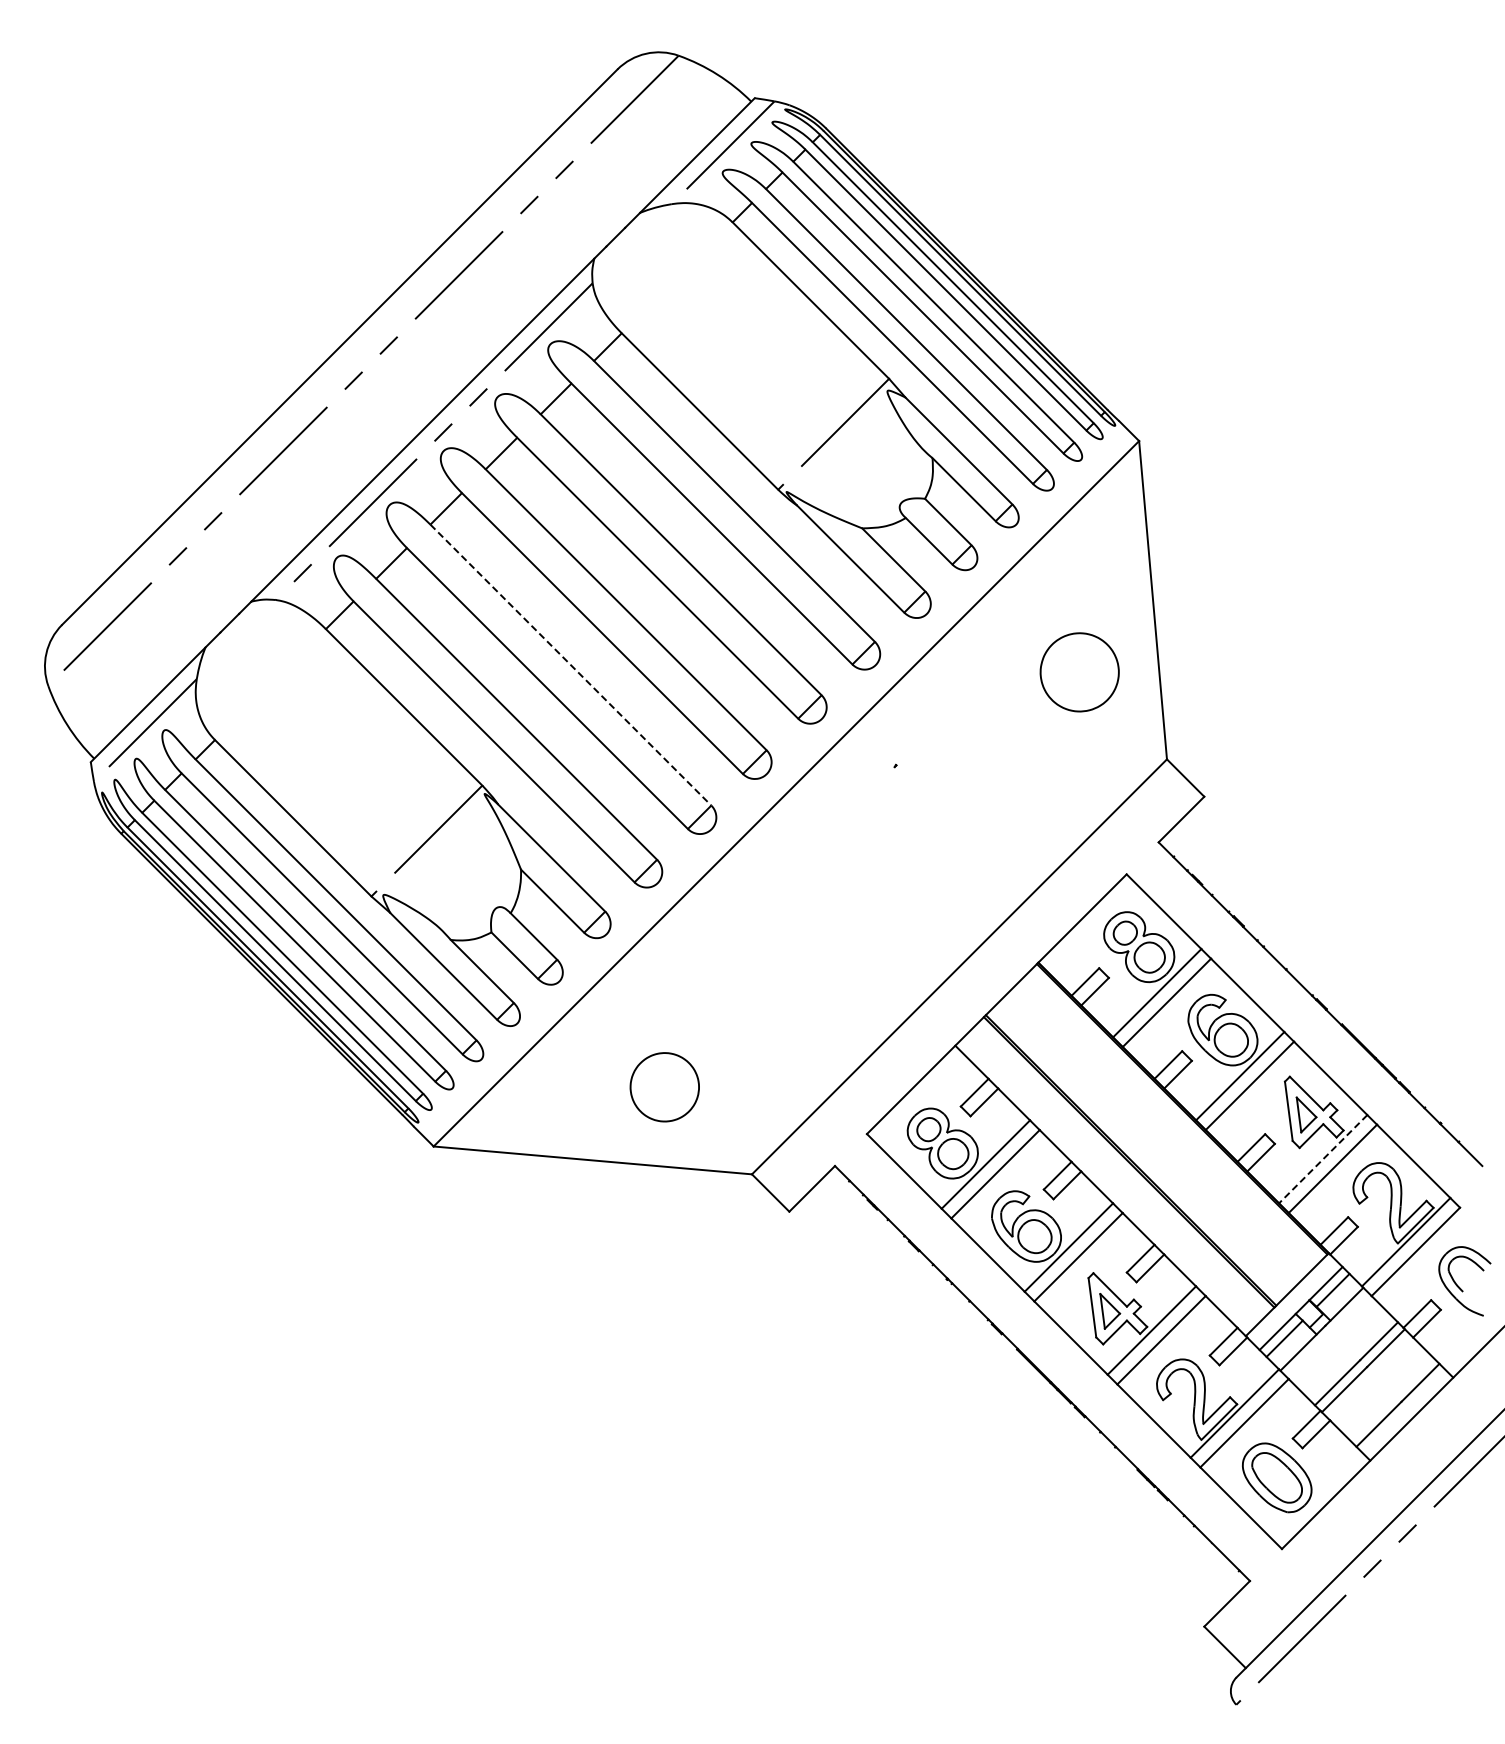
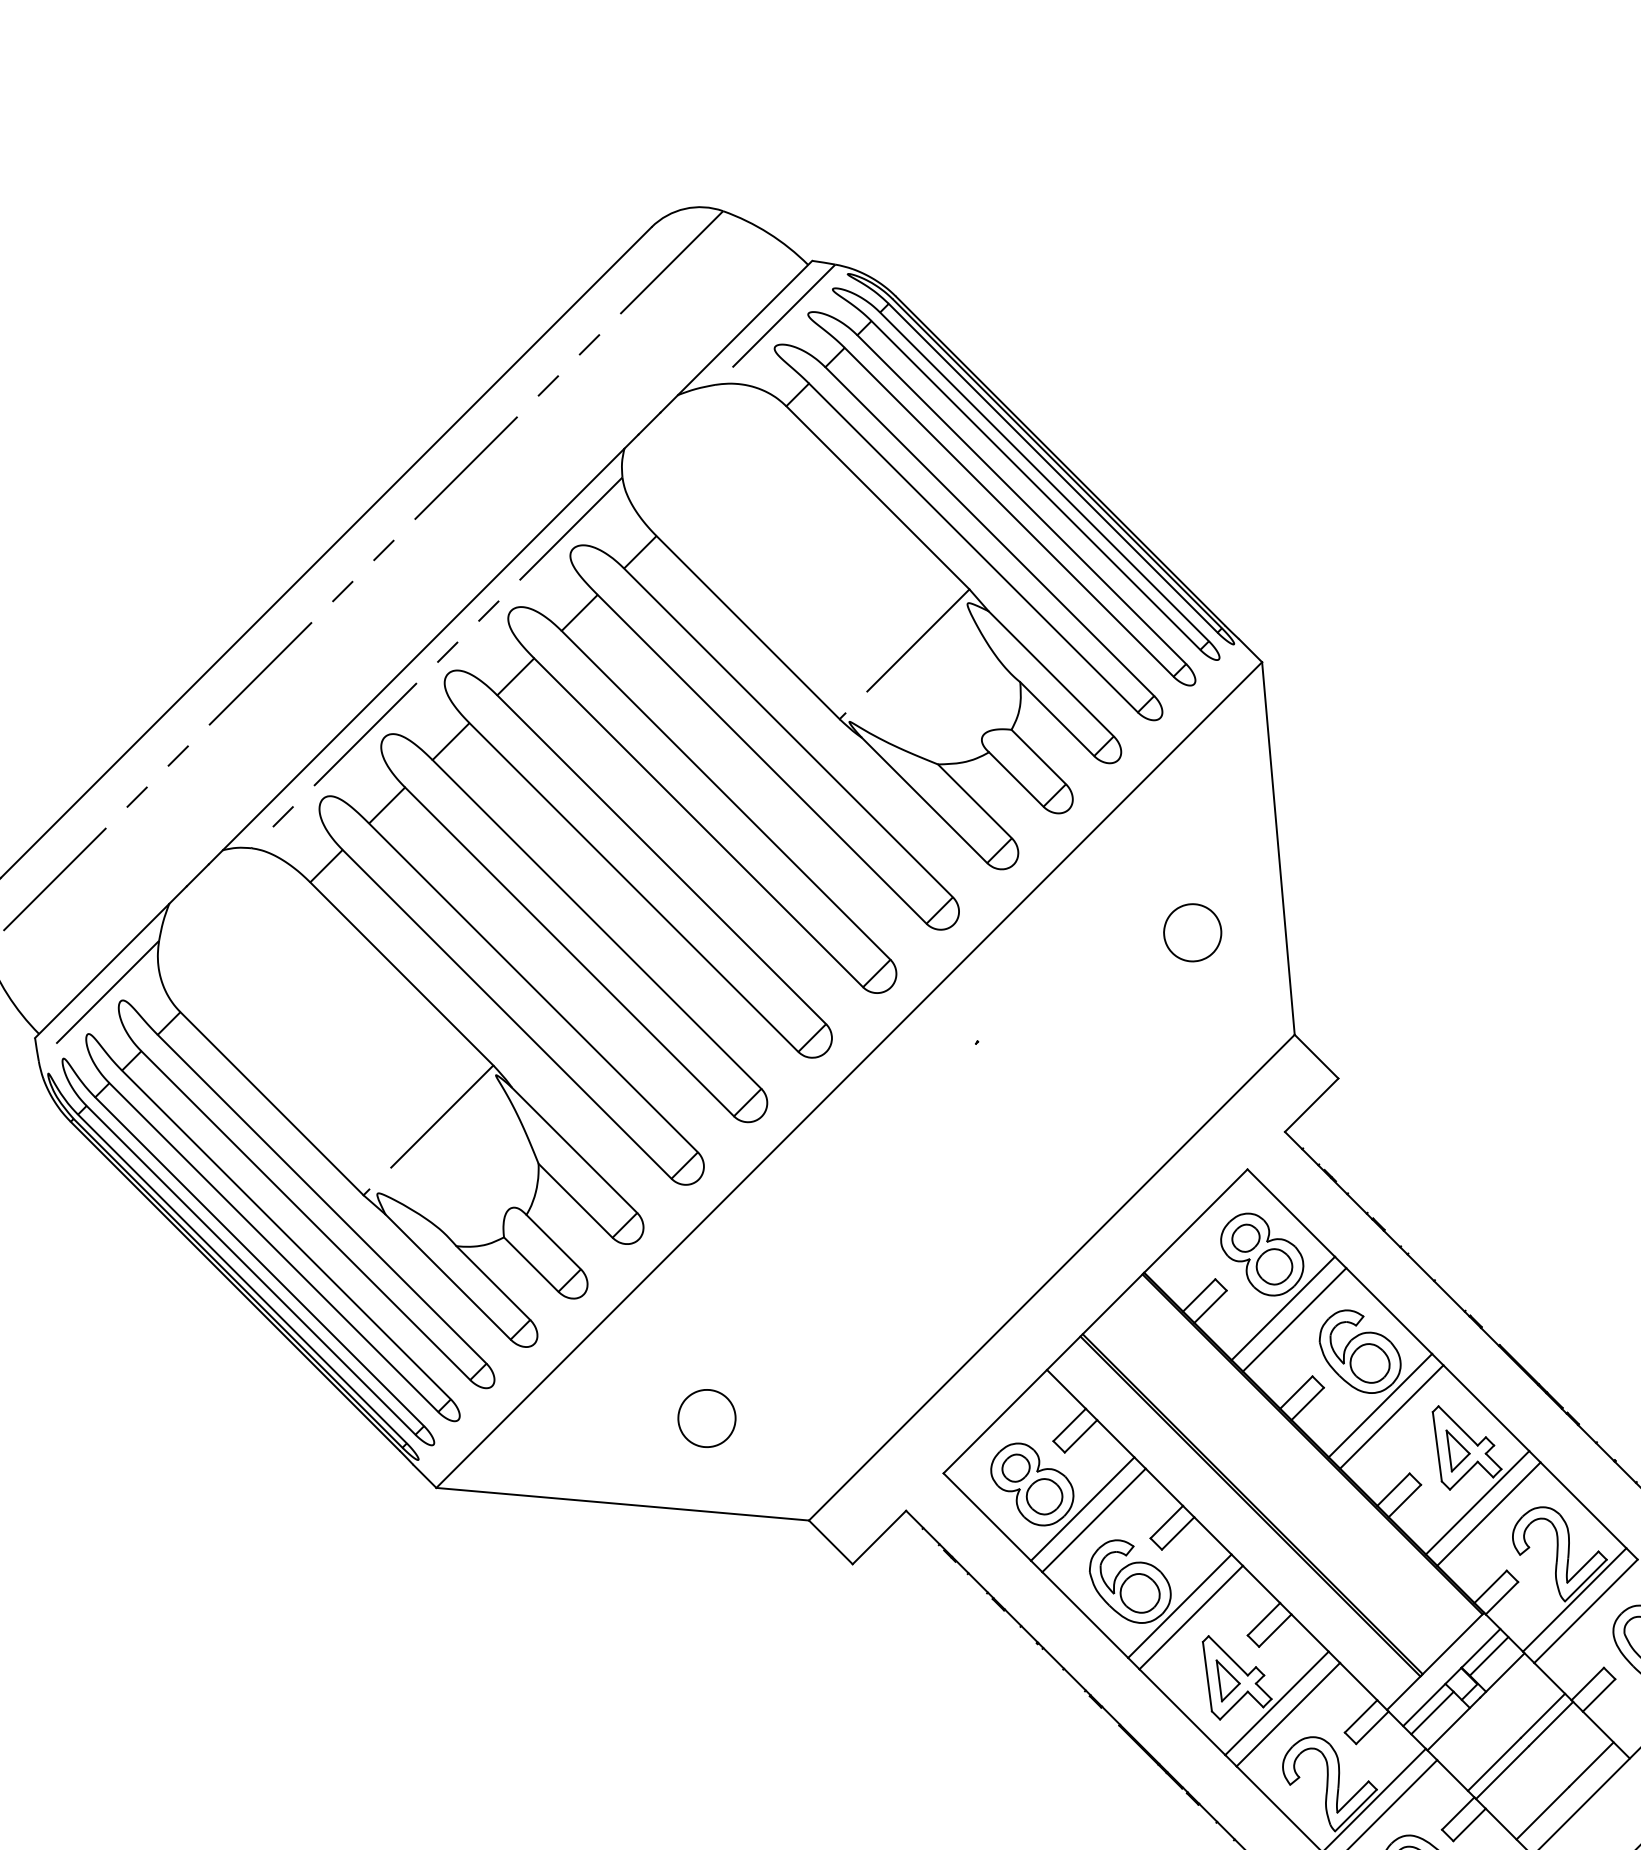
line: (570, 665) -> (596, 924), dashed -> solid
part: (1079, 671) -> (1192, 931), size x0.62
part: (664, 1086) -> (706, 1417), size x0.71
line: (1322, 1159) -> (1476, 1503), dashed -> solid

